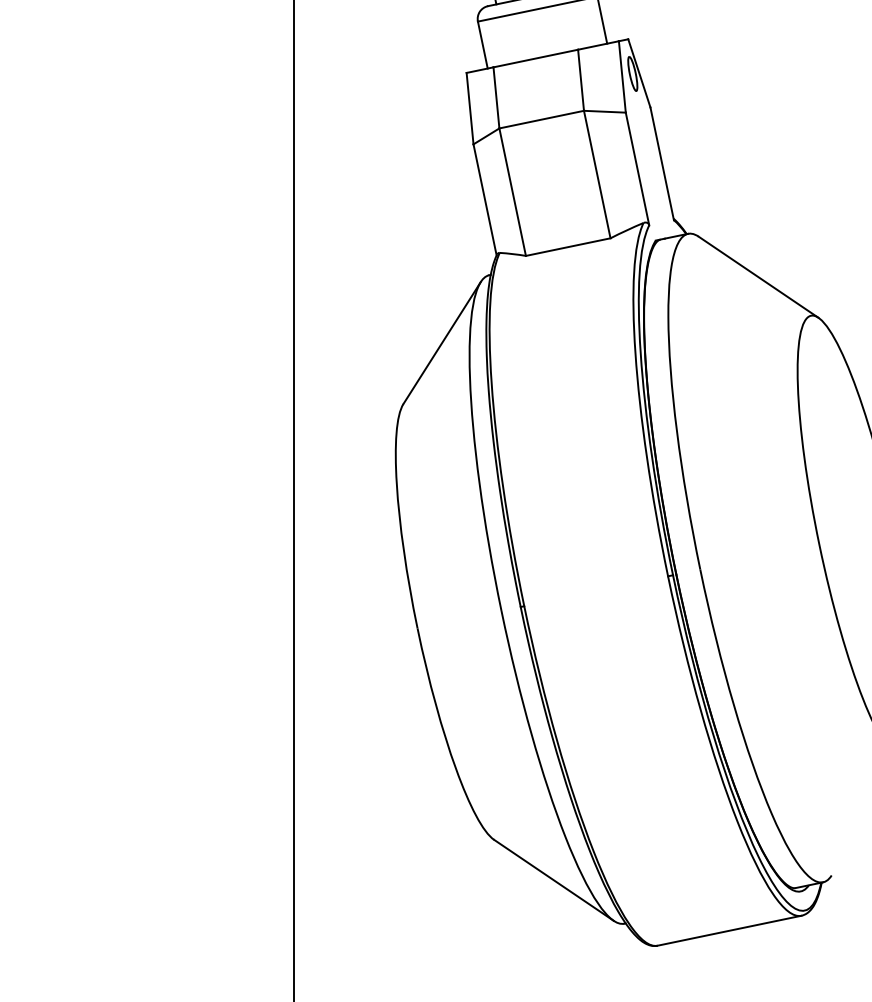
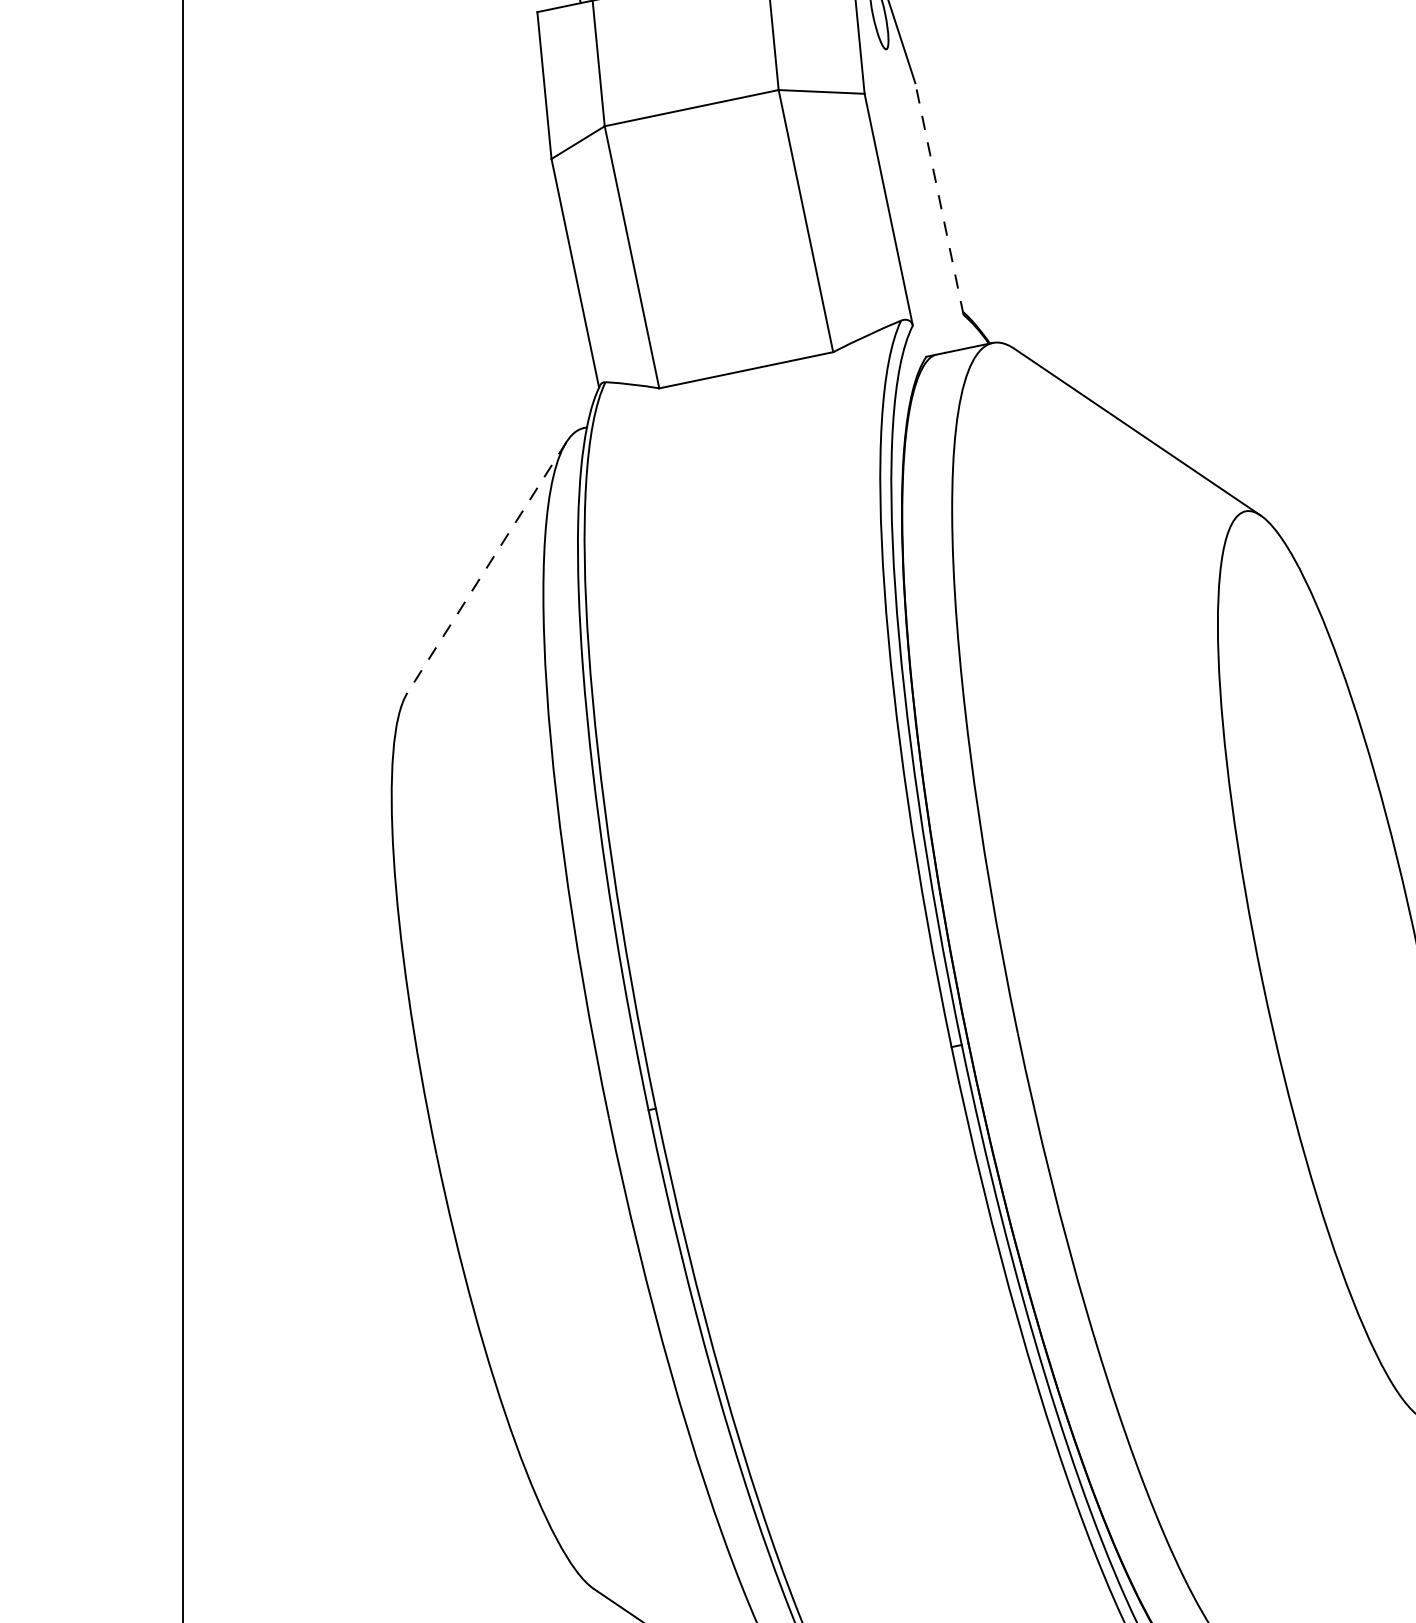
line: (662, 163) -> (940, 198), solid -> dashed
line: (441, 343) -> (485, 568), solid -> dashed

